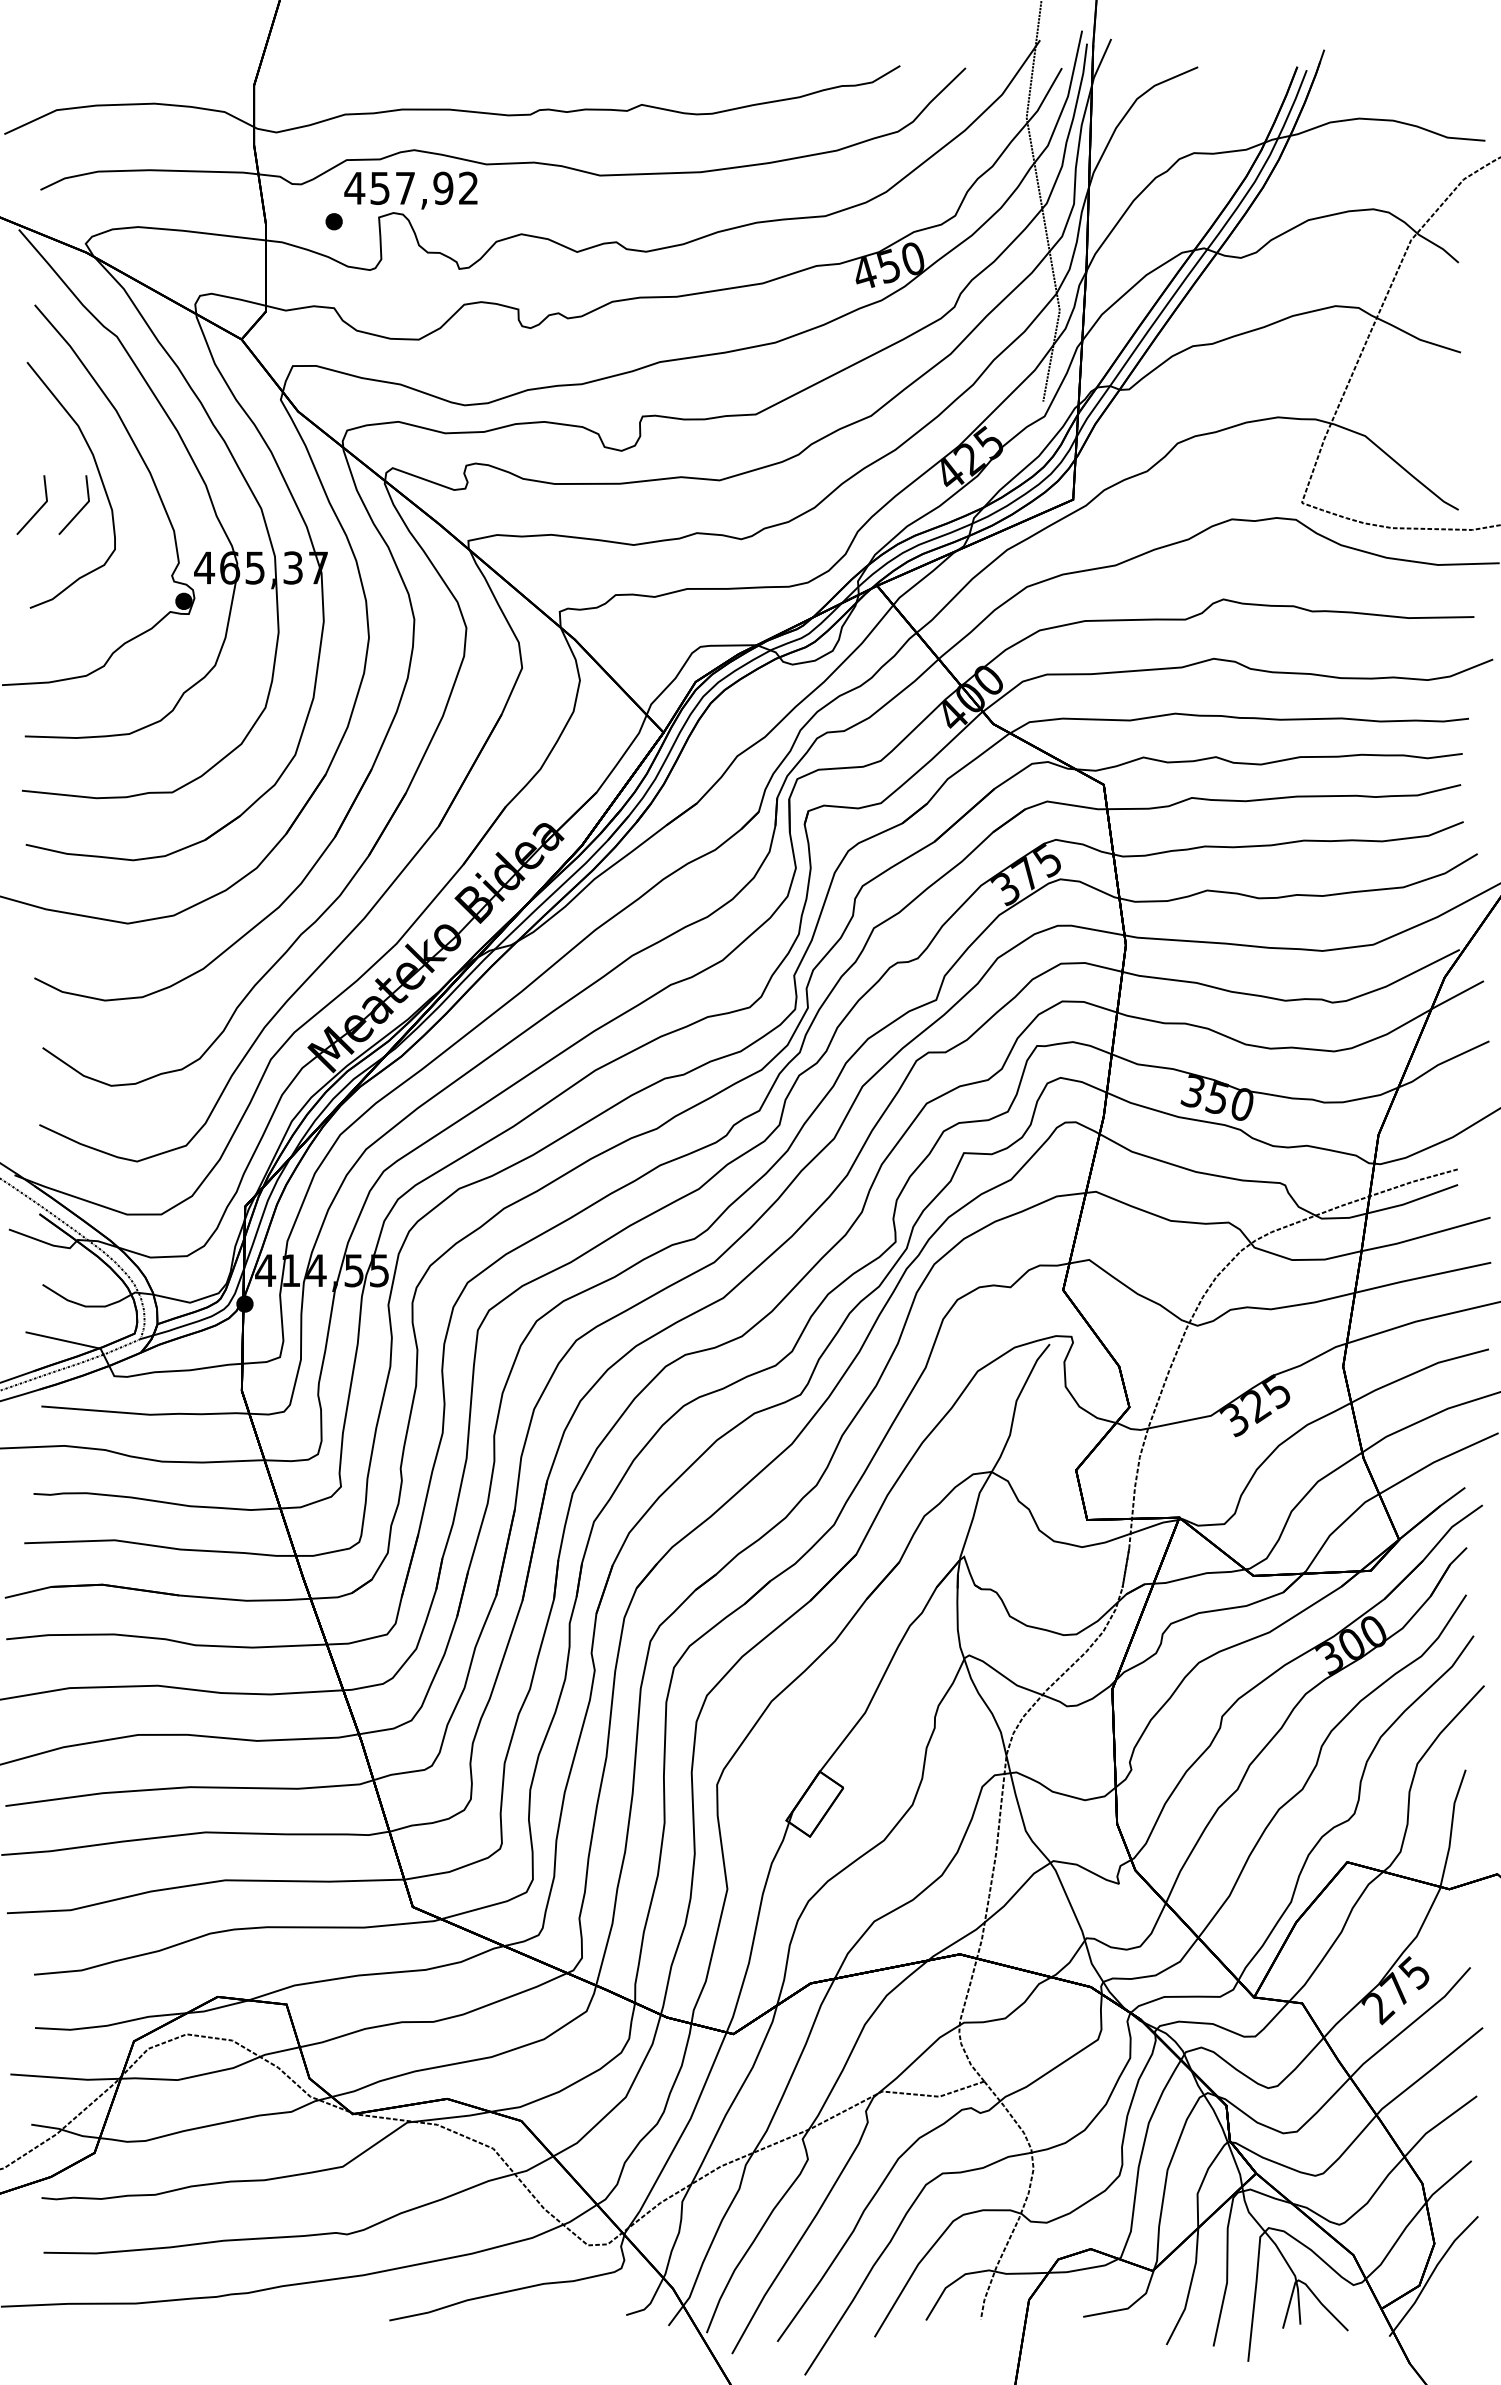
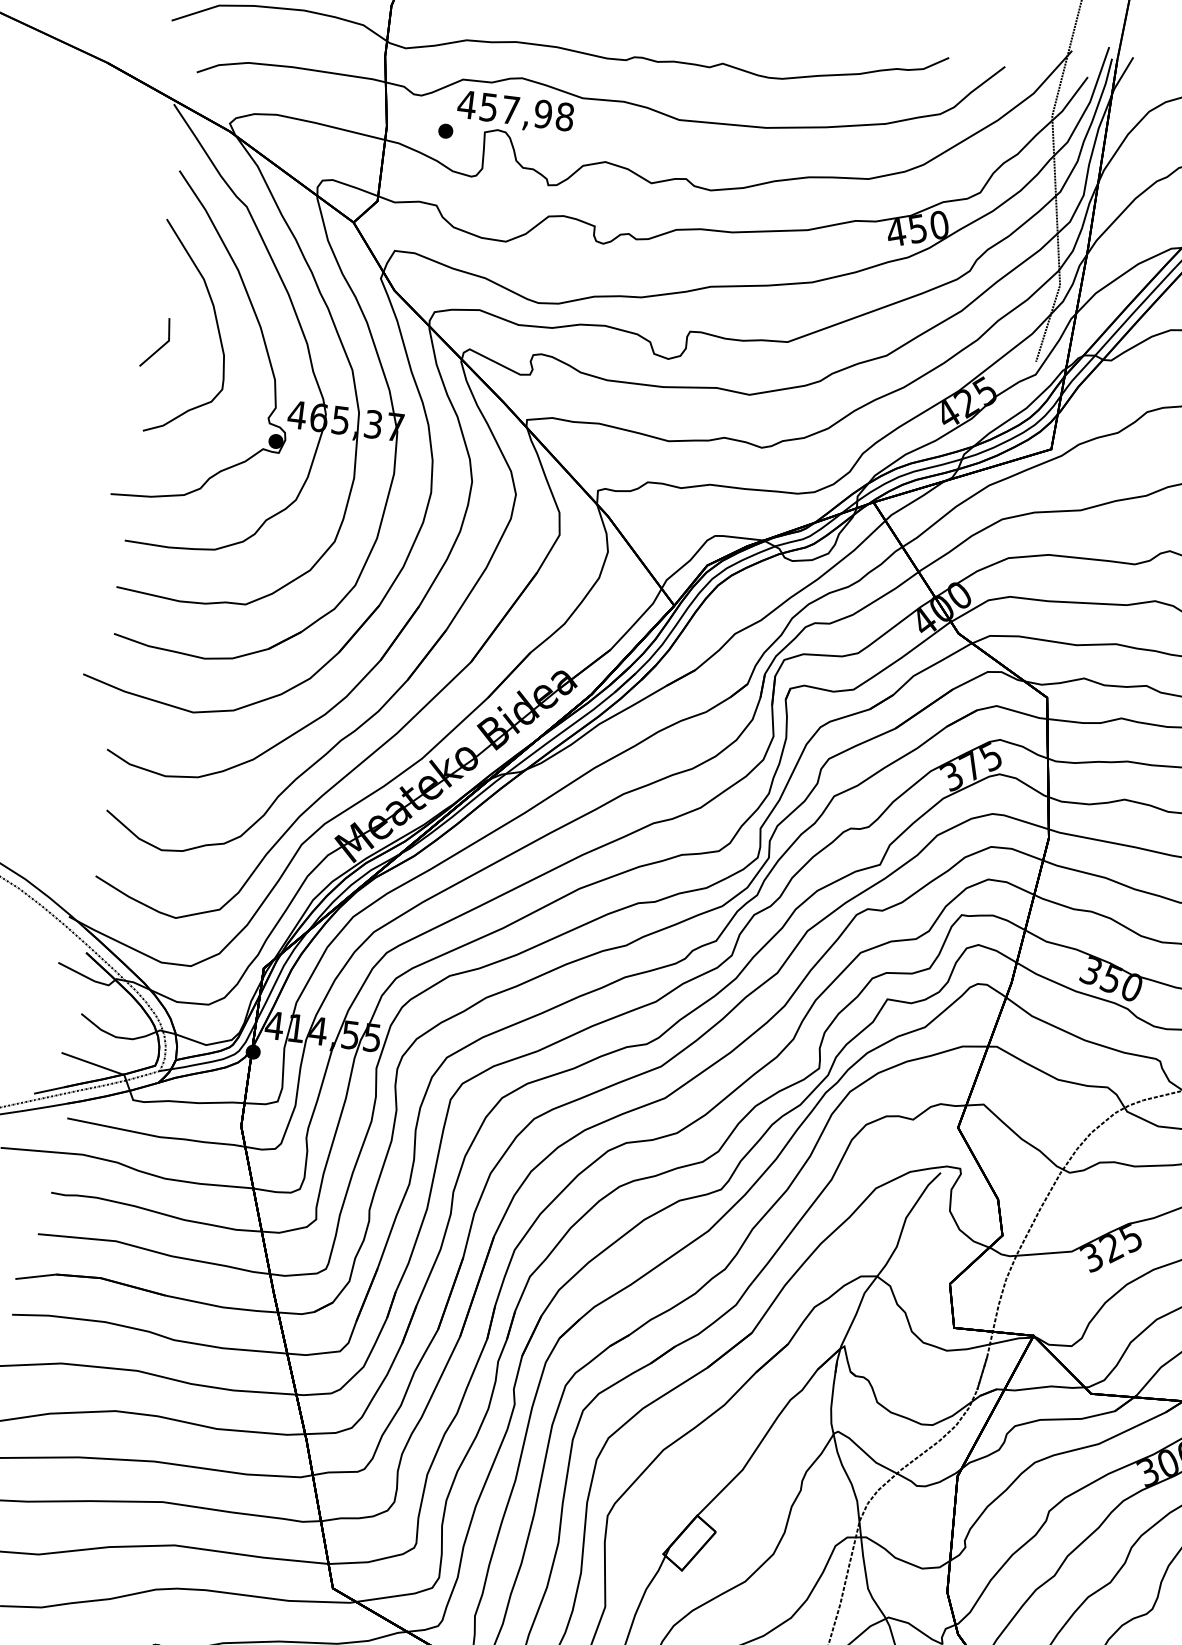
text: (468, 187) -> (564, 116), 457,92 -> 457,98
part: (79, 510) -> (195, 352), removed

